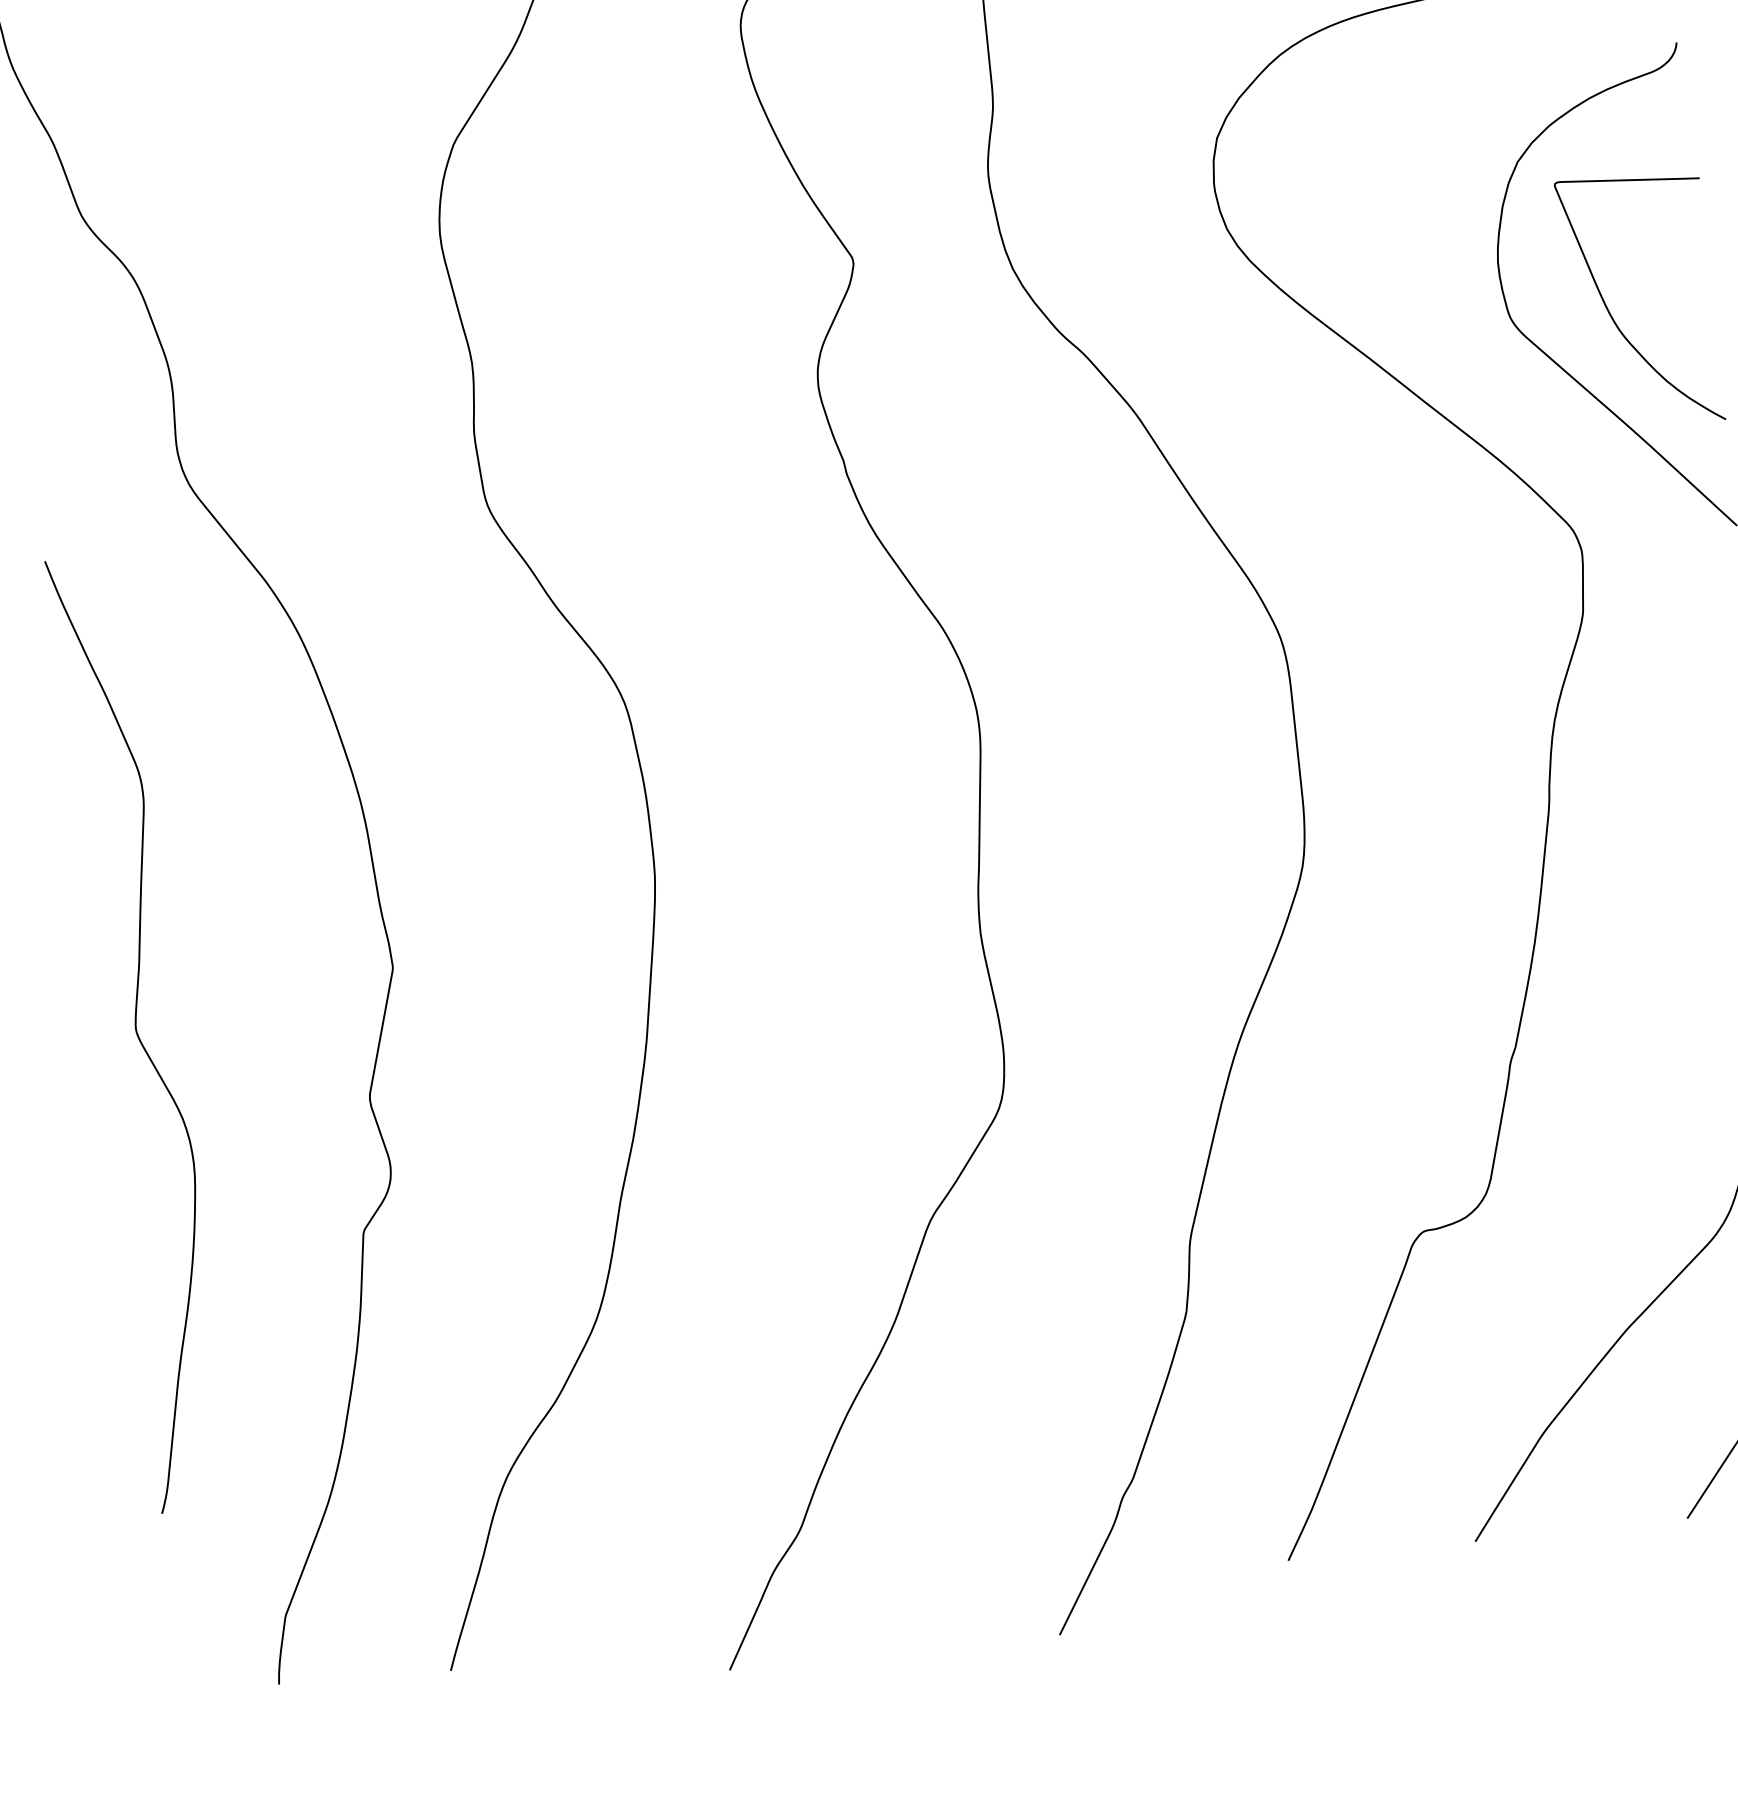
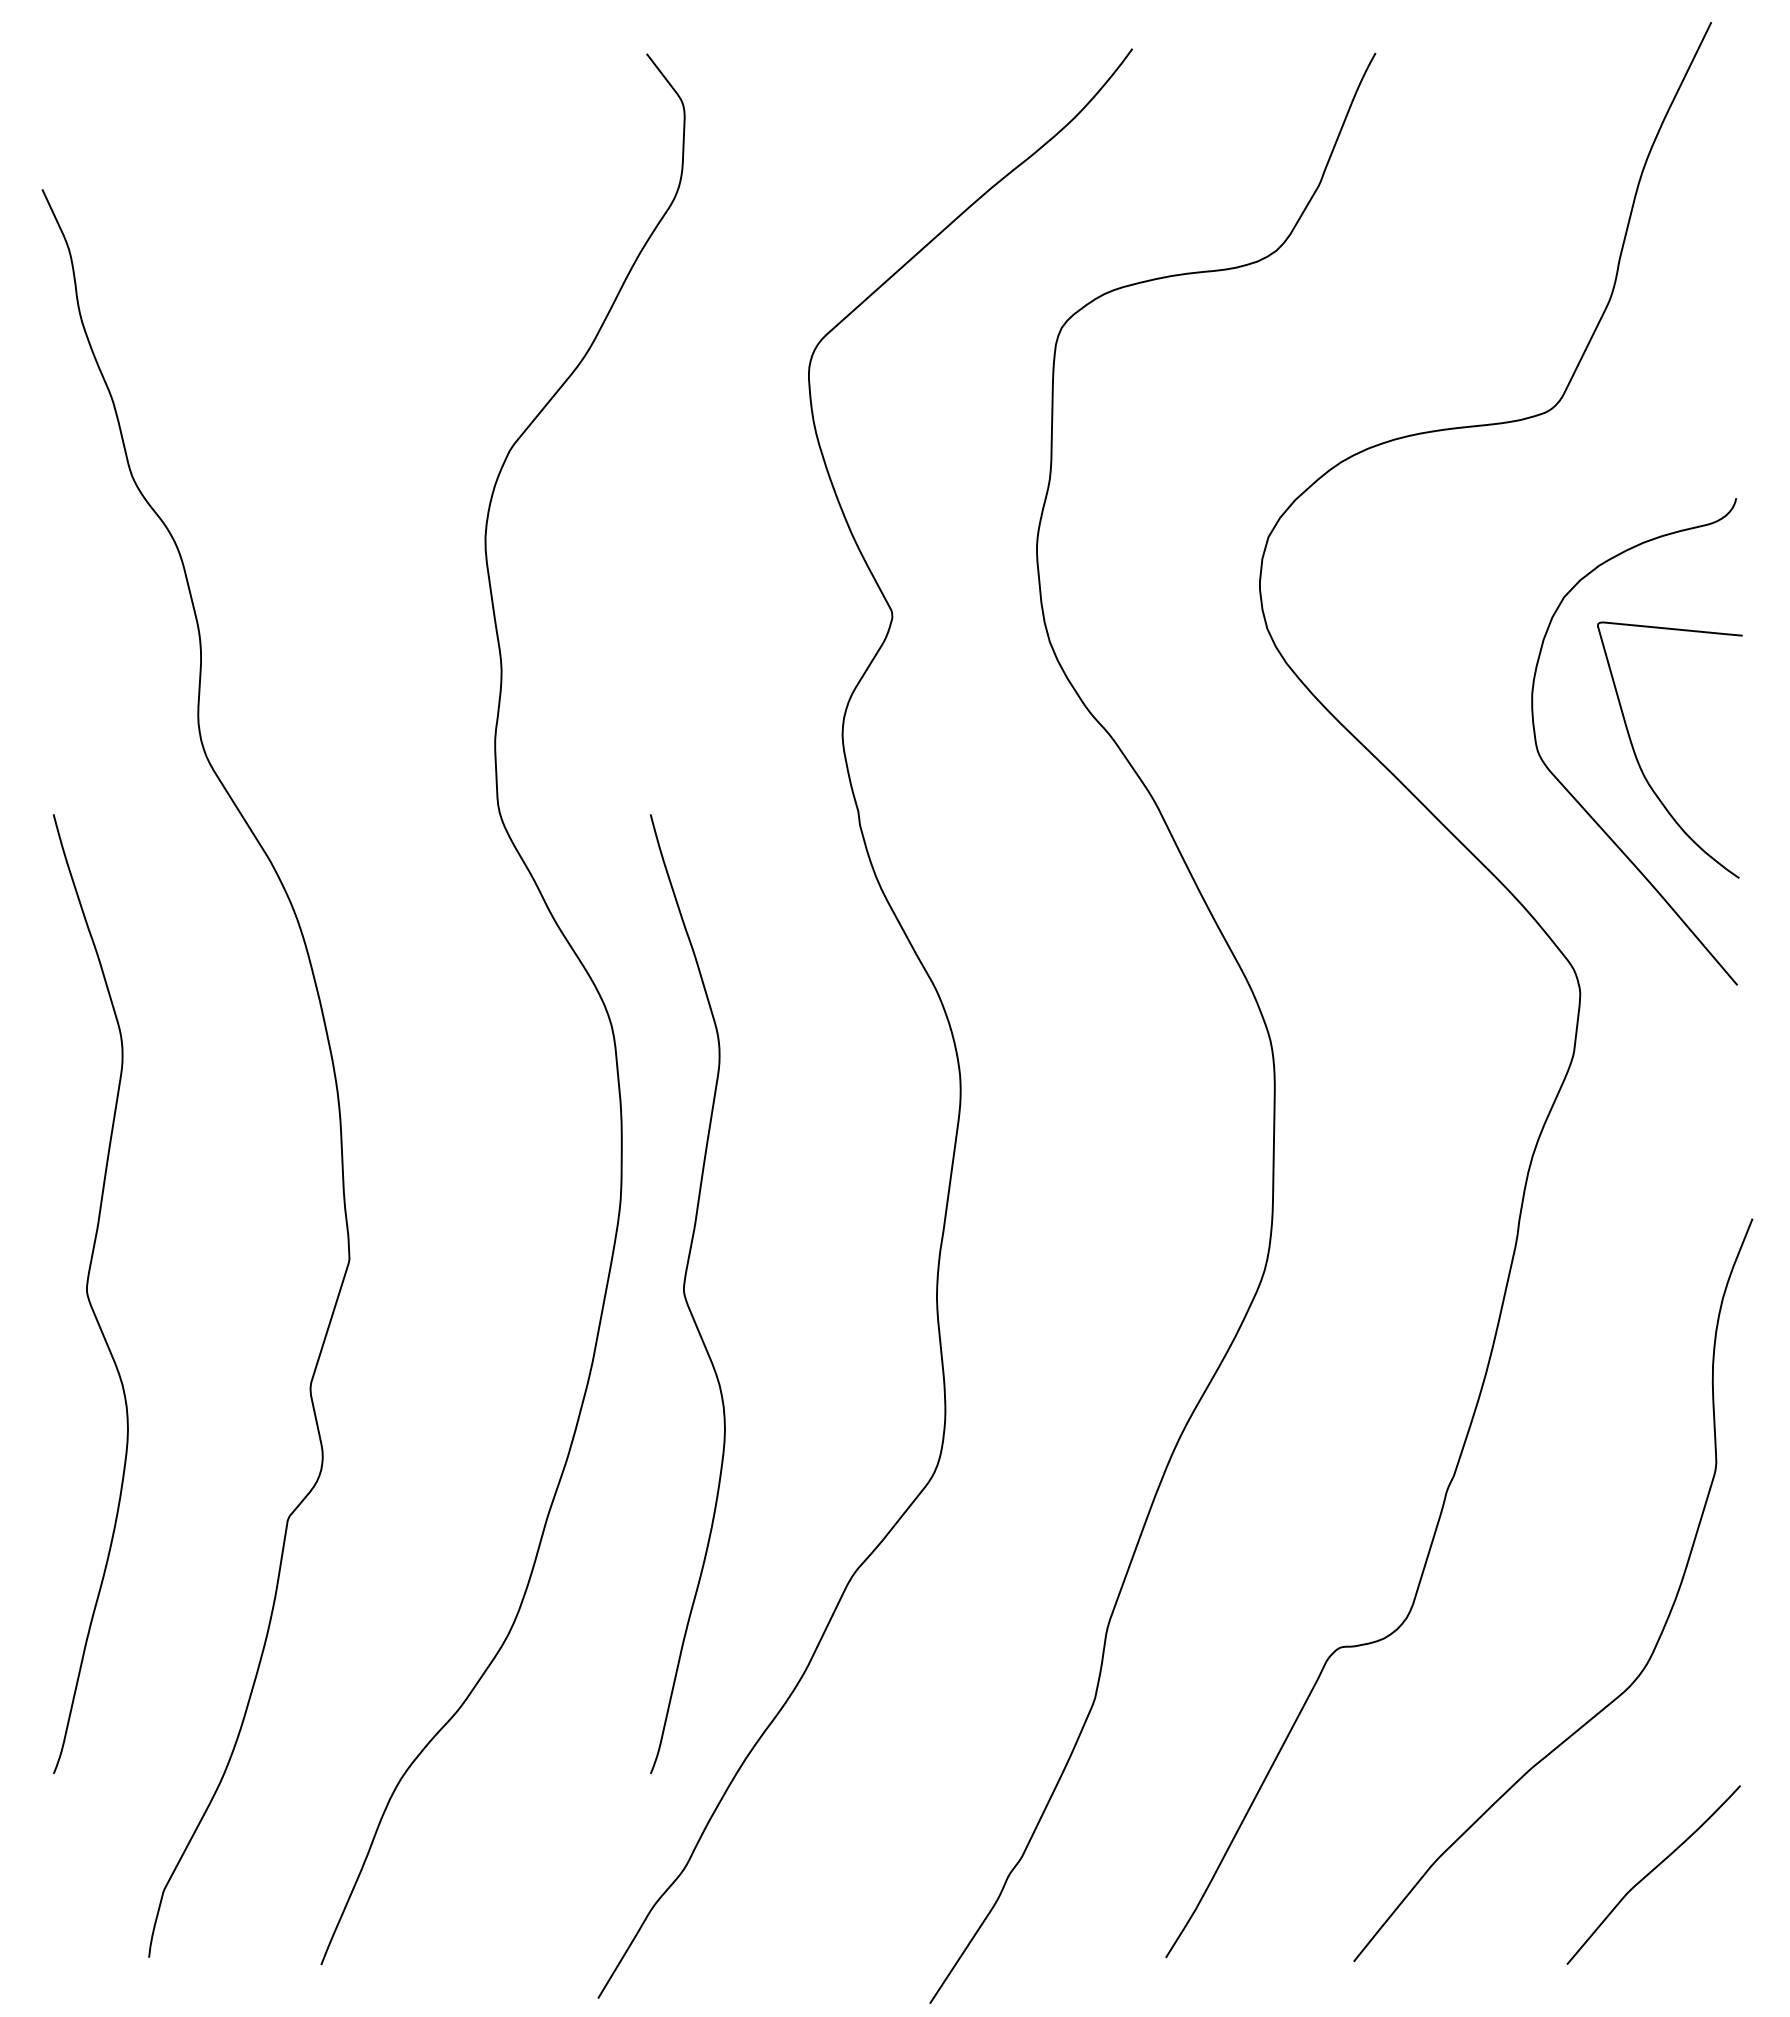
curve: (730, 960) -> (685, 1294), added

